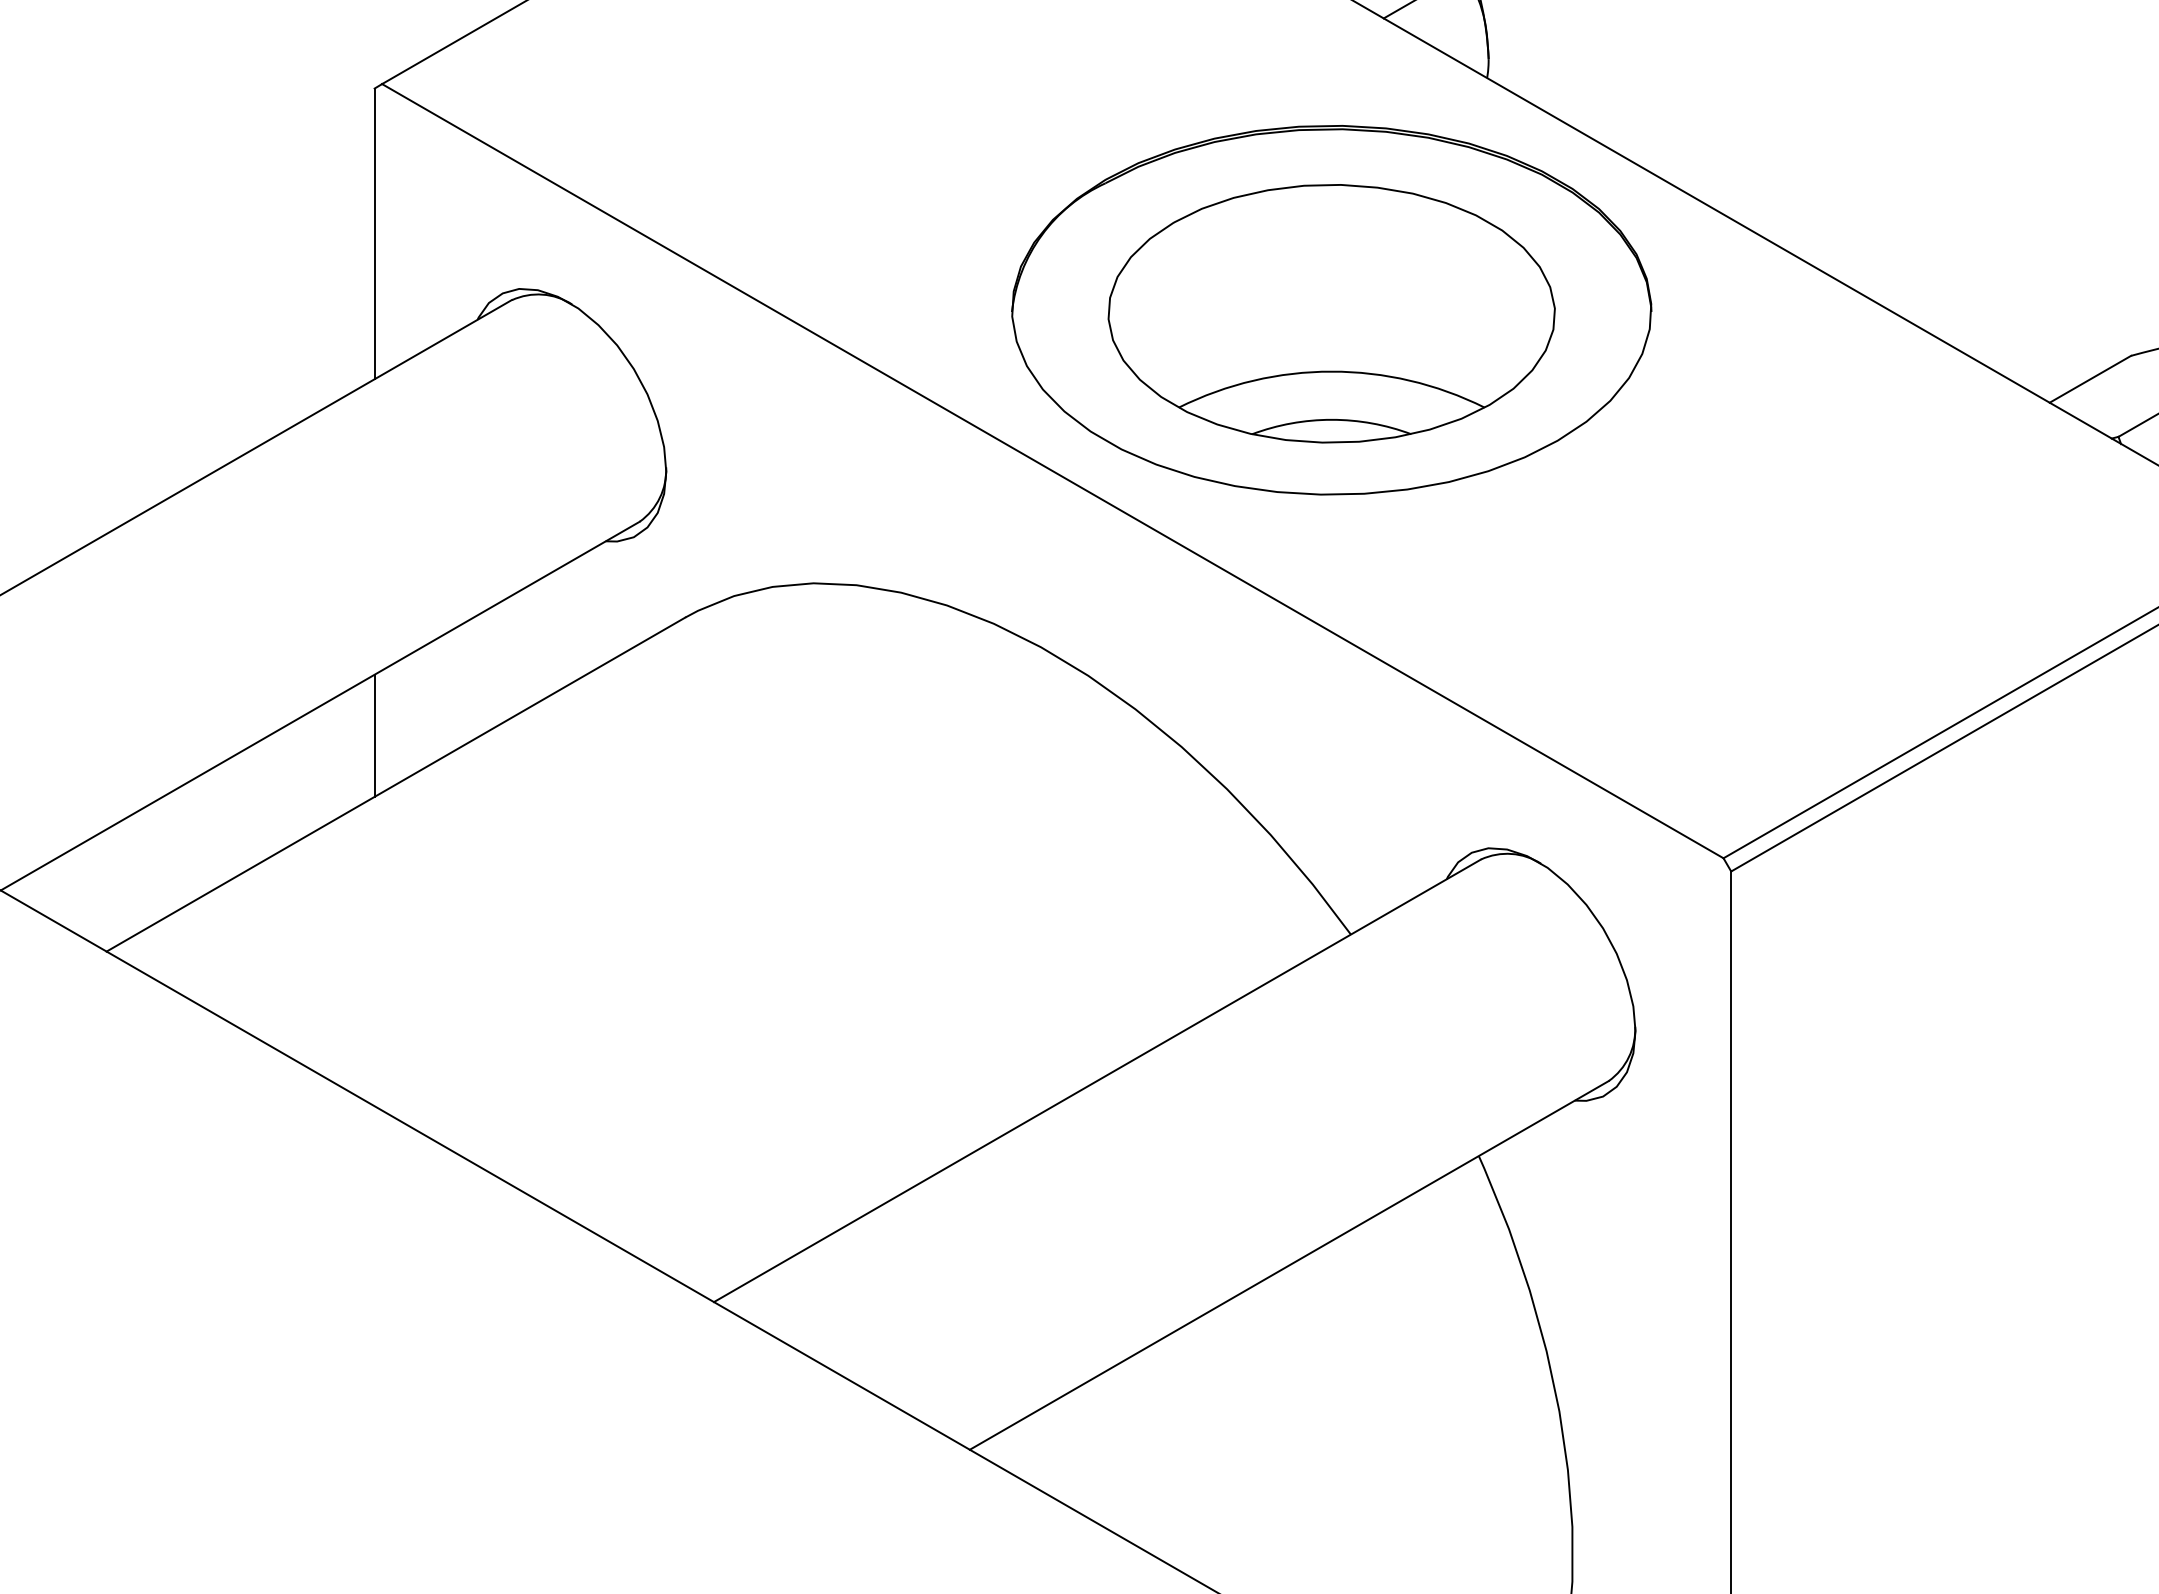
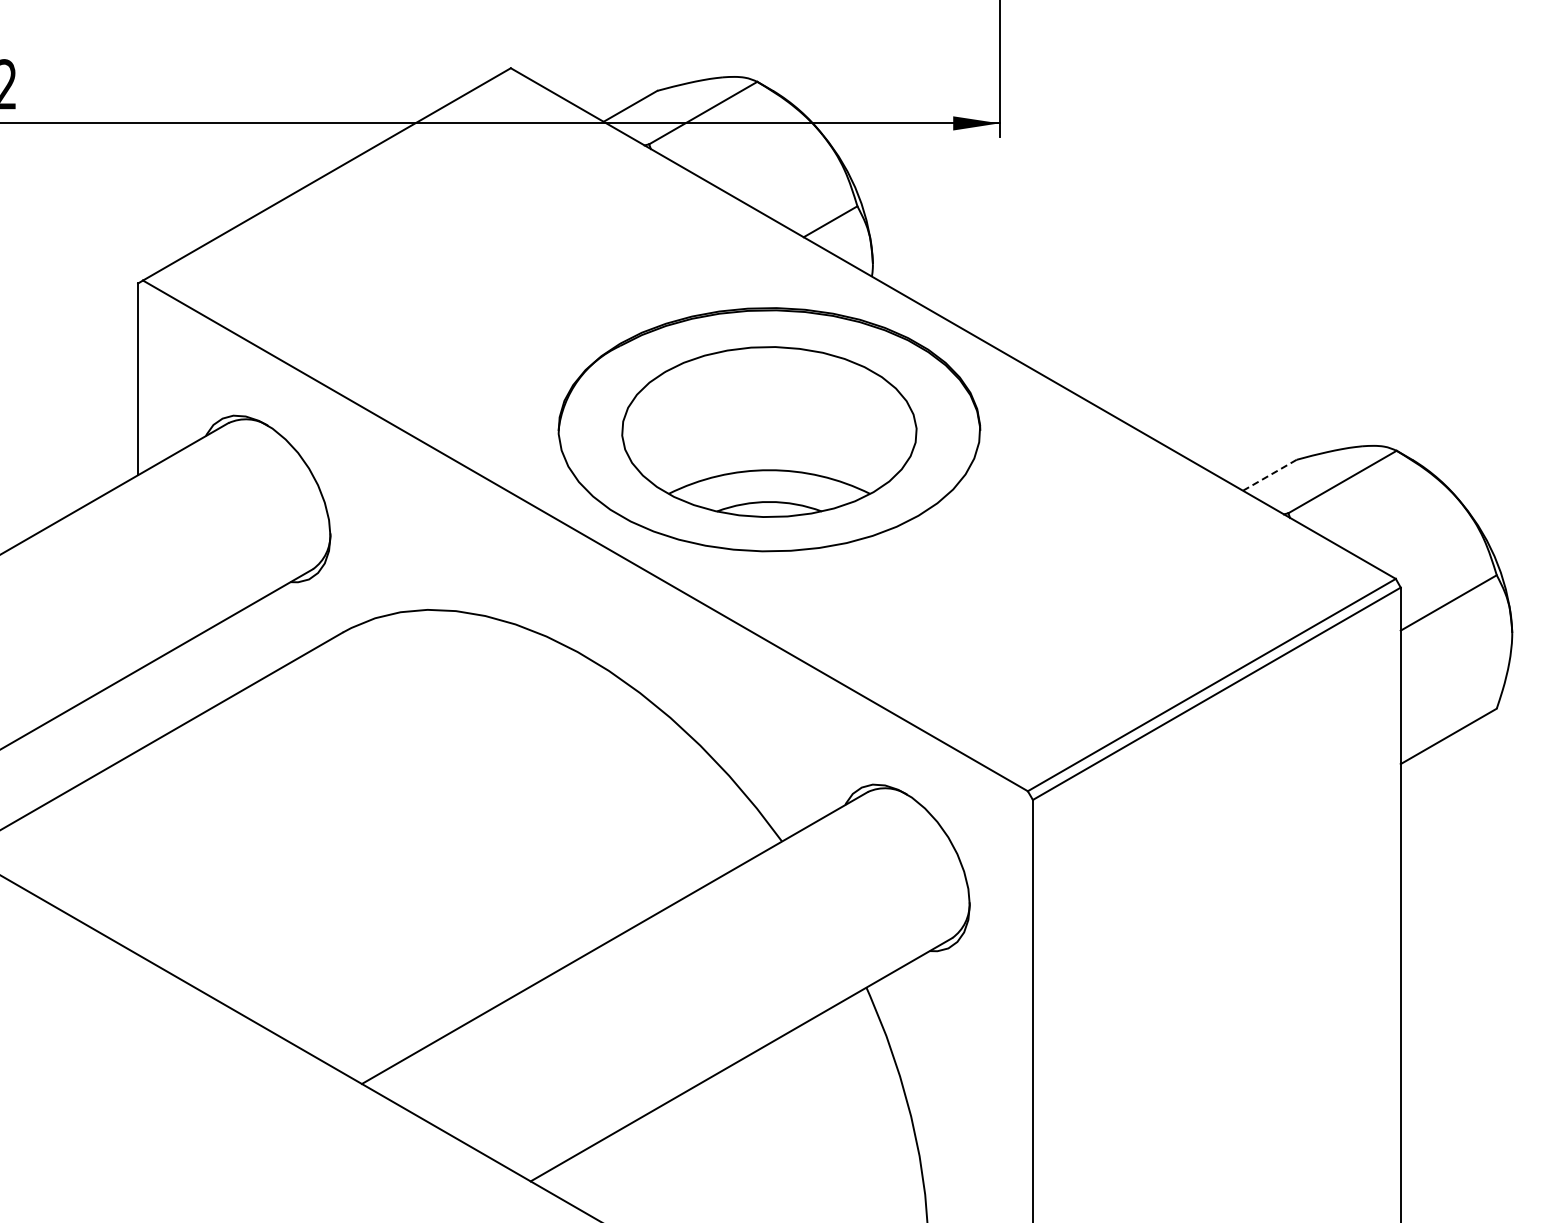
line: (2089, 379) -> (1269, 475), solid -> dashed
line: (375, 735) -> (138, 710), removed

